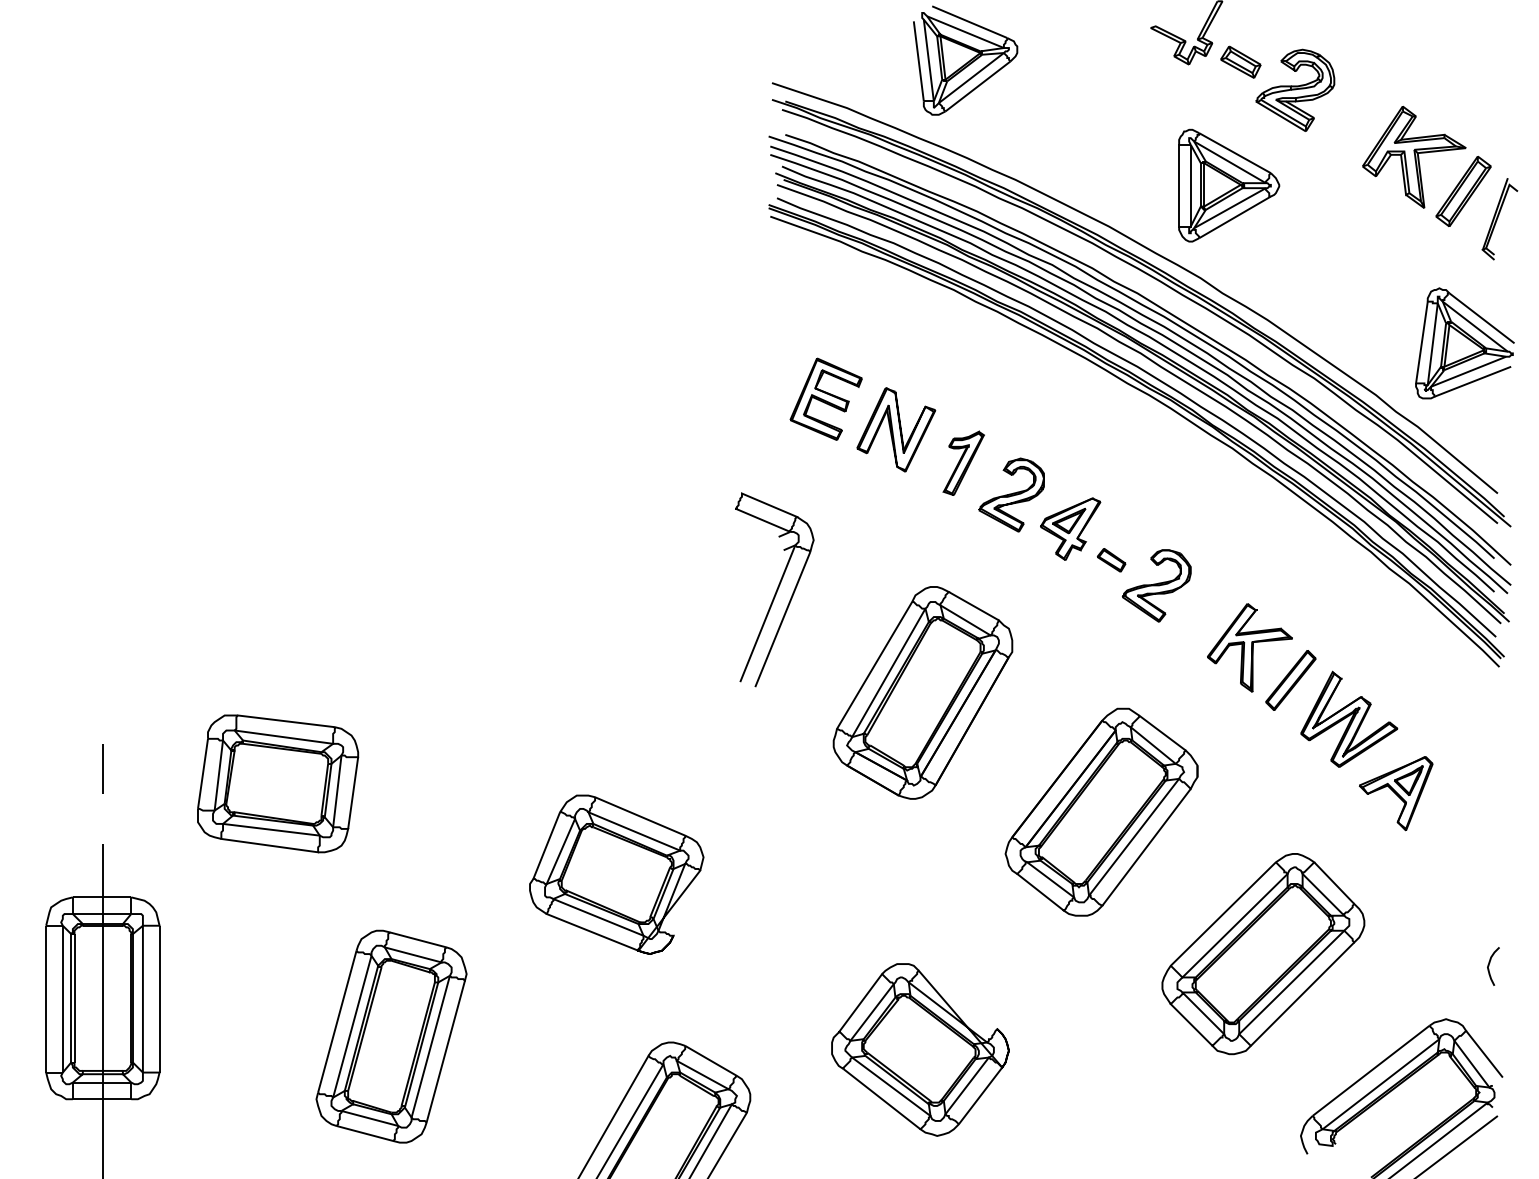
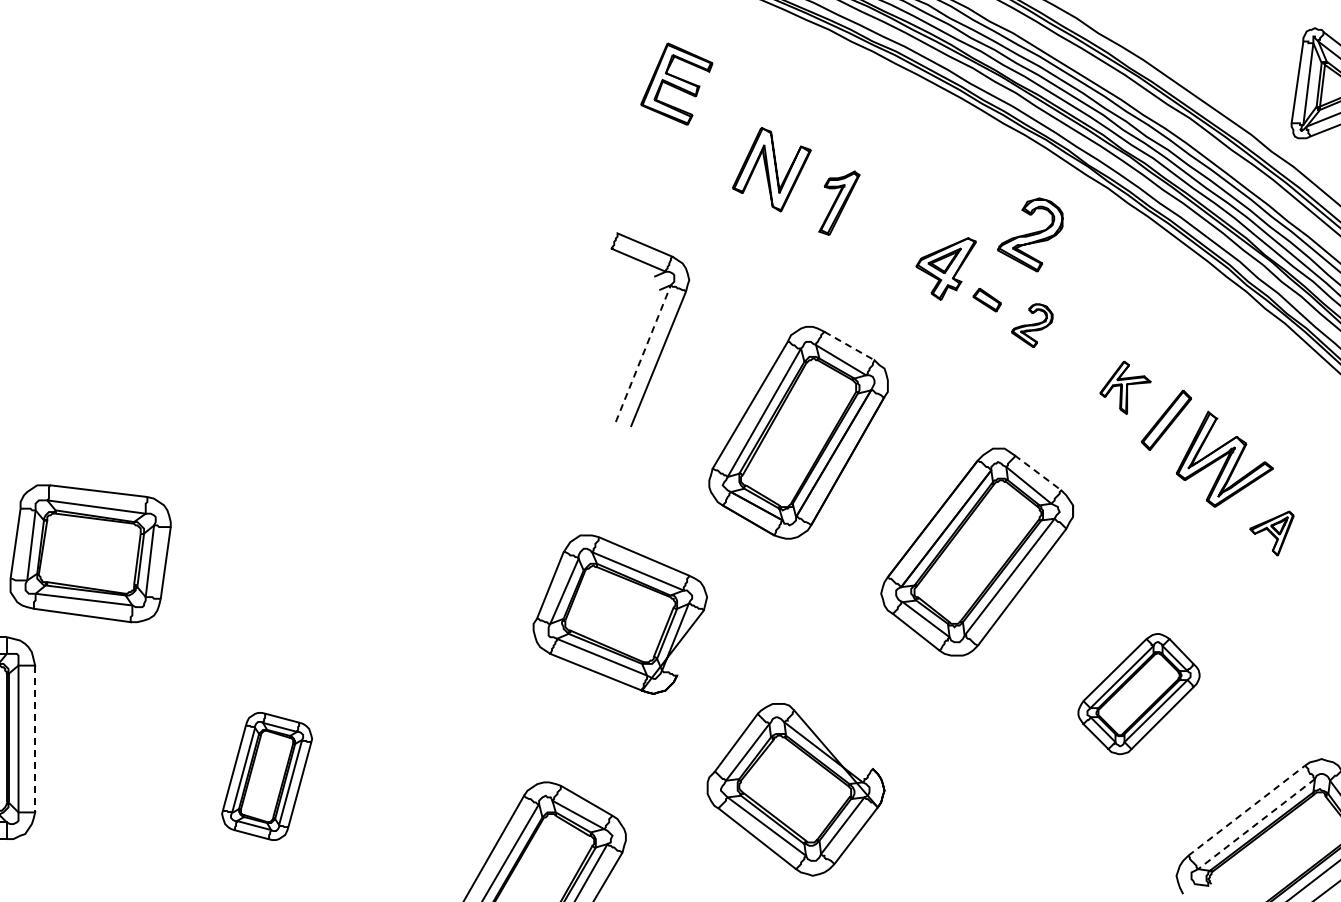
part: (825, 398) -> (676, 83), moved
part: (1011, 494) -> (1030, 234), moved
part: (1156, 585) -> (1032, 325), size x0.6
line: (973, 606) -> (849, 346), solid -> dashed
line: (767, 613) -> (643, 353), solid -> dashed
part: (1249, 647) -> (1125, 387), size x0.6
line: (1162, 733) -> (1038, 473), solid -> dashed
part: (278, 783) -> (91, 553), moved
part: (1396, 793) -> (1272, 533), size x0.6
part: (616, 874) -> (620, 614), moved
part: (1263, 954) -> (1139, 694), size x0.6
line: (159, 999) -> (35, 739), solid -> dashed
part: (391, 1036) -> (267, 776), size x0.6
line: (1371, 1070) -> (1247, 810), solid -> dashed
line: (1381, 1084) -> (1257, 824), solid -> dashed

